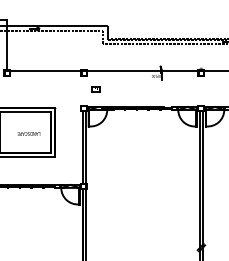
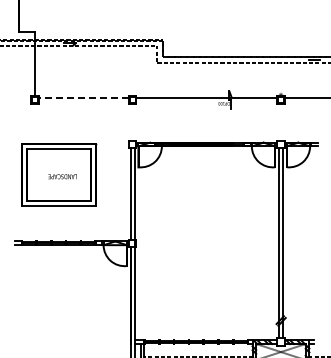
line: (45, 71) -> (83, 97), solid -> dashed
part: (95, 89) -> (147, 120), removed

